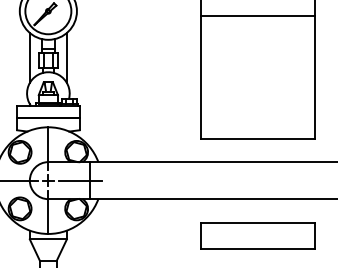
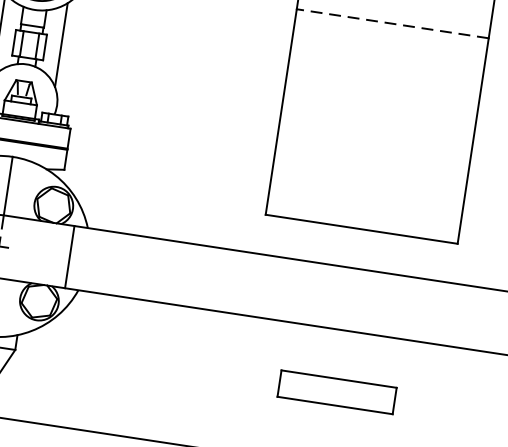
line: (257, 16) -> (392, 23), solid -> dashed
line: (80, 180) -> (53, 254), removed
part: (257, 235) -> (336, 391), size x0.6

